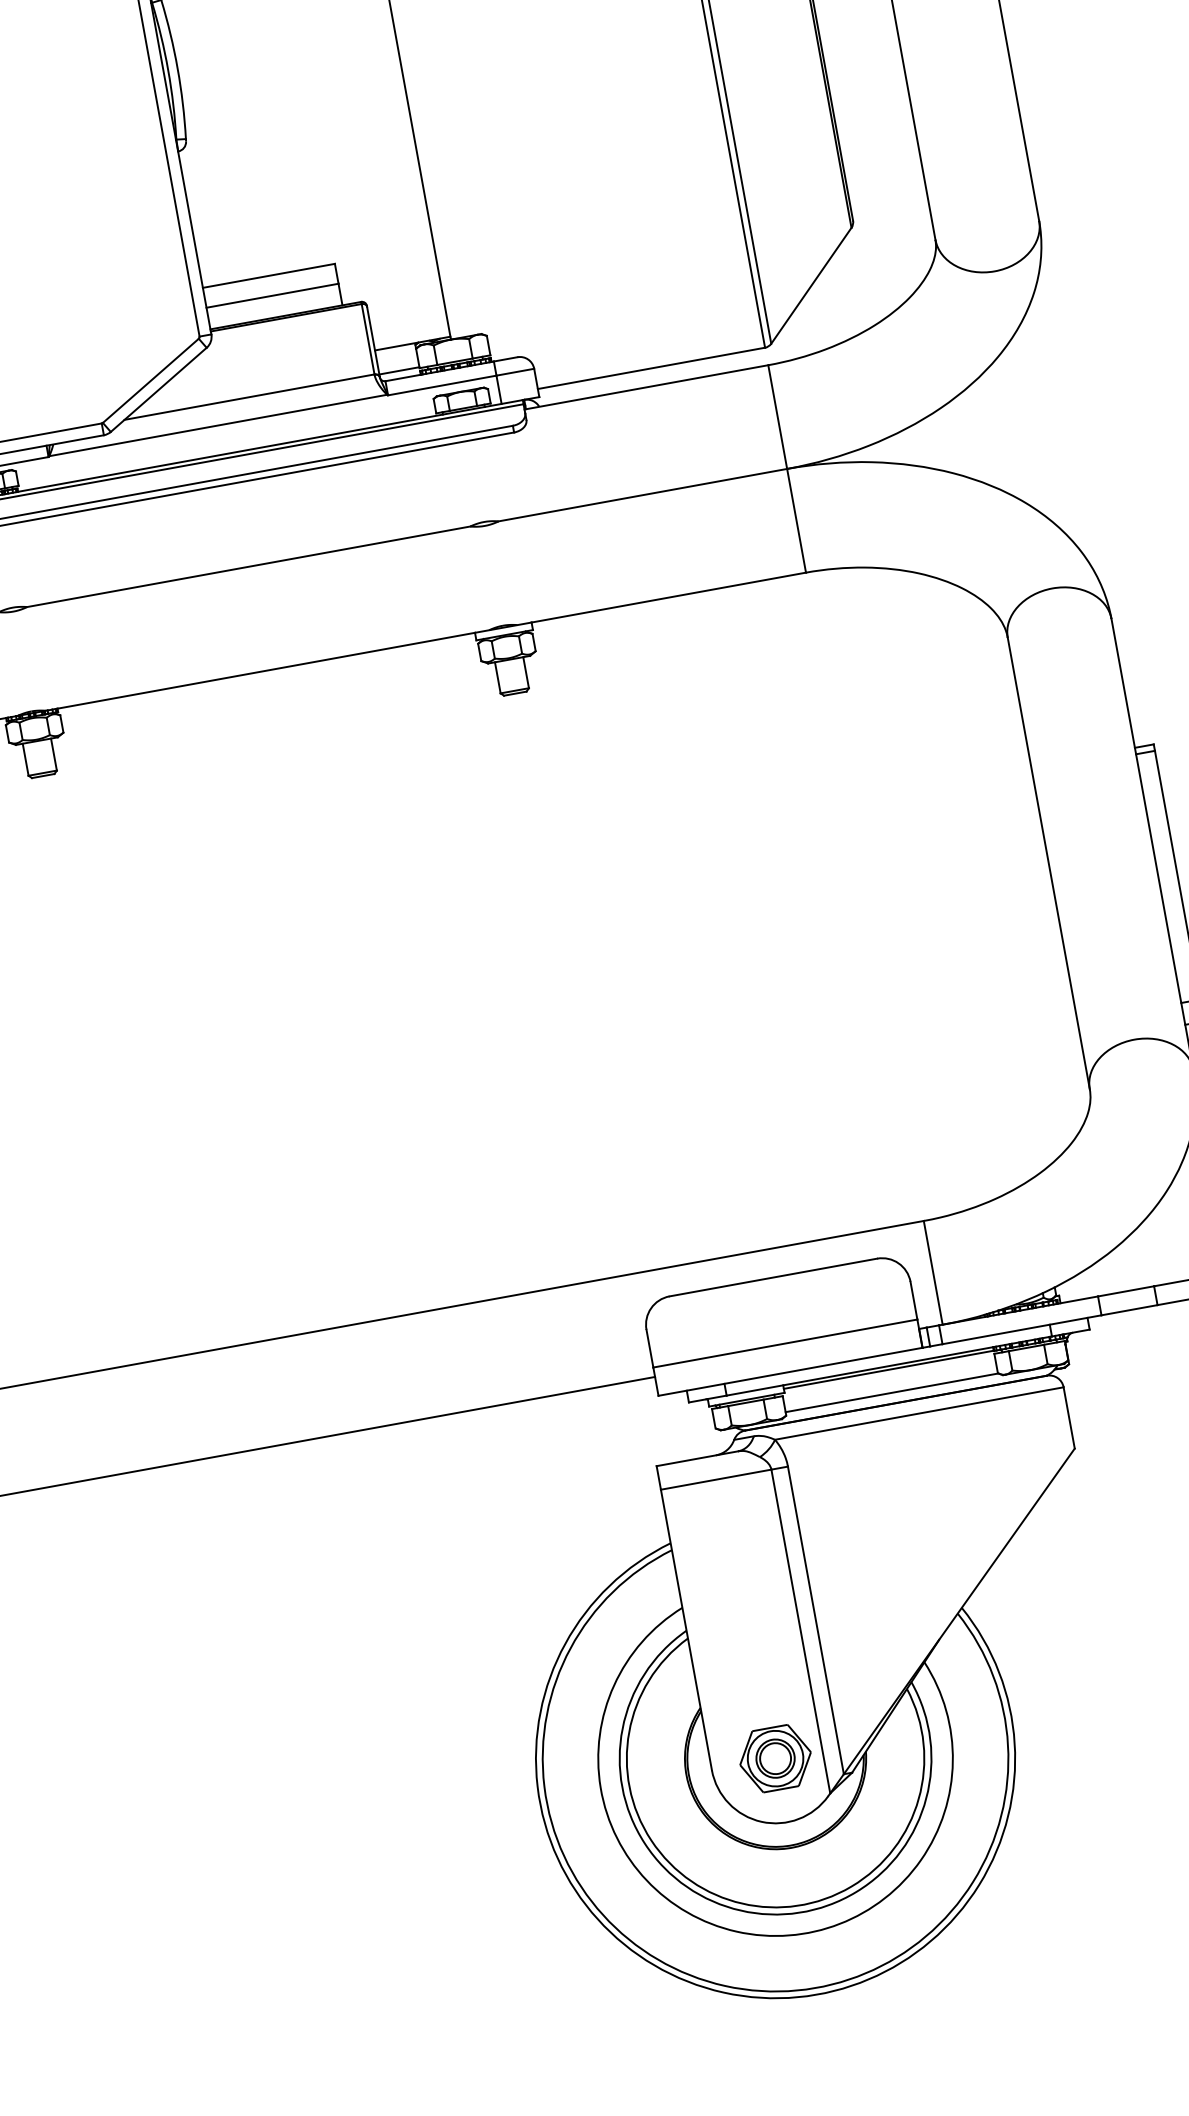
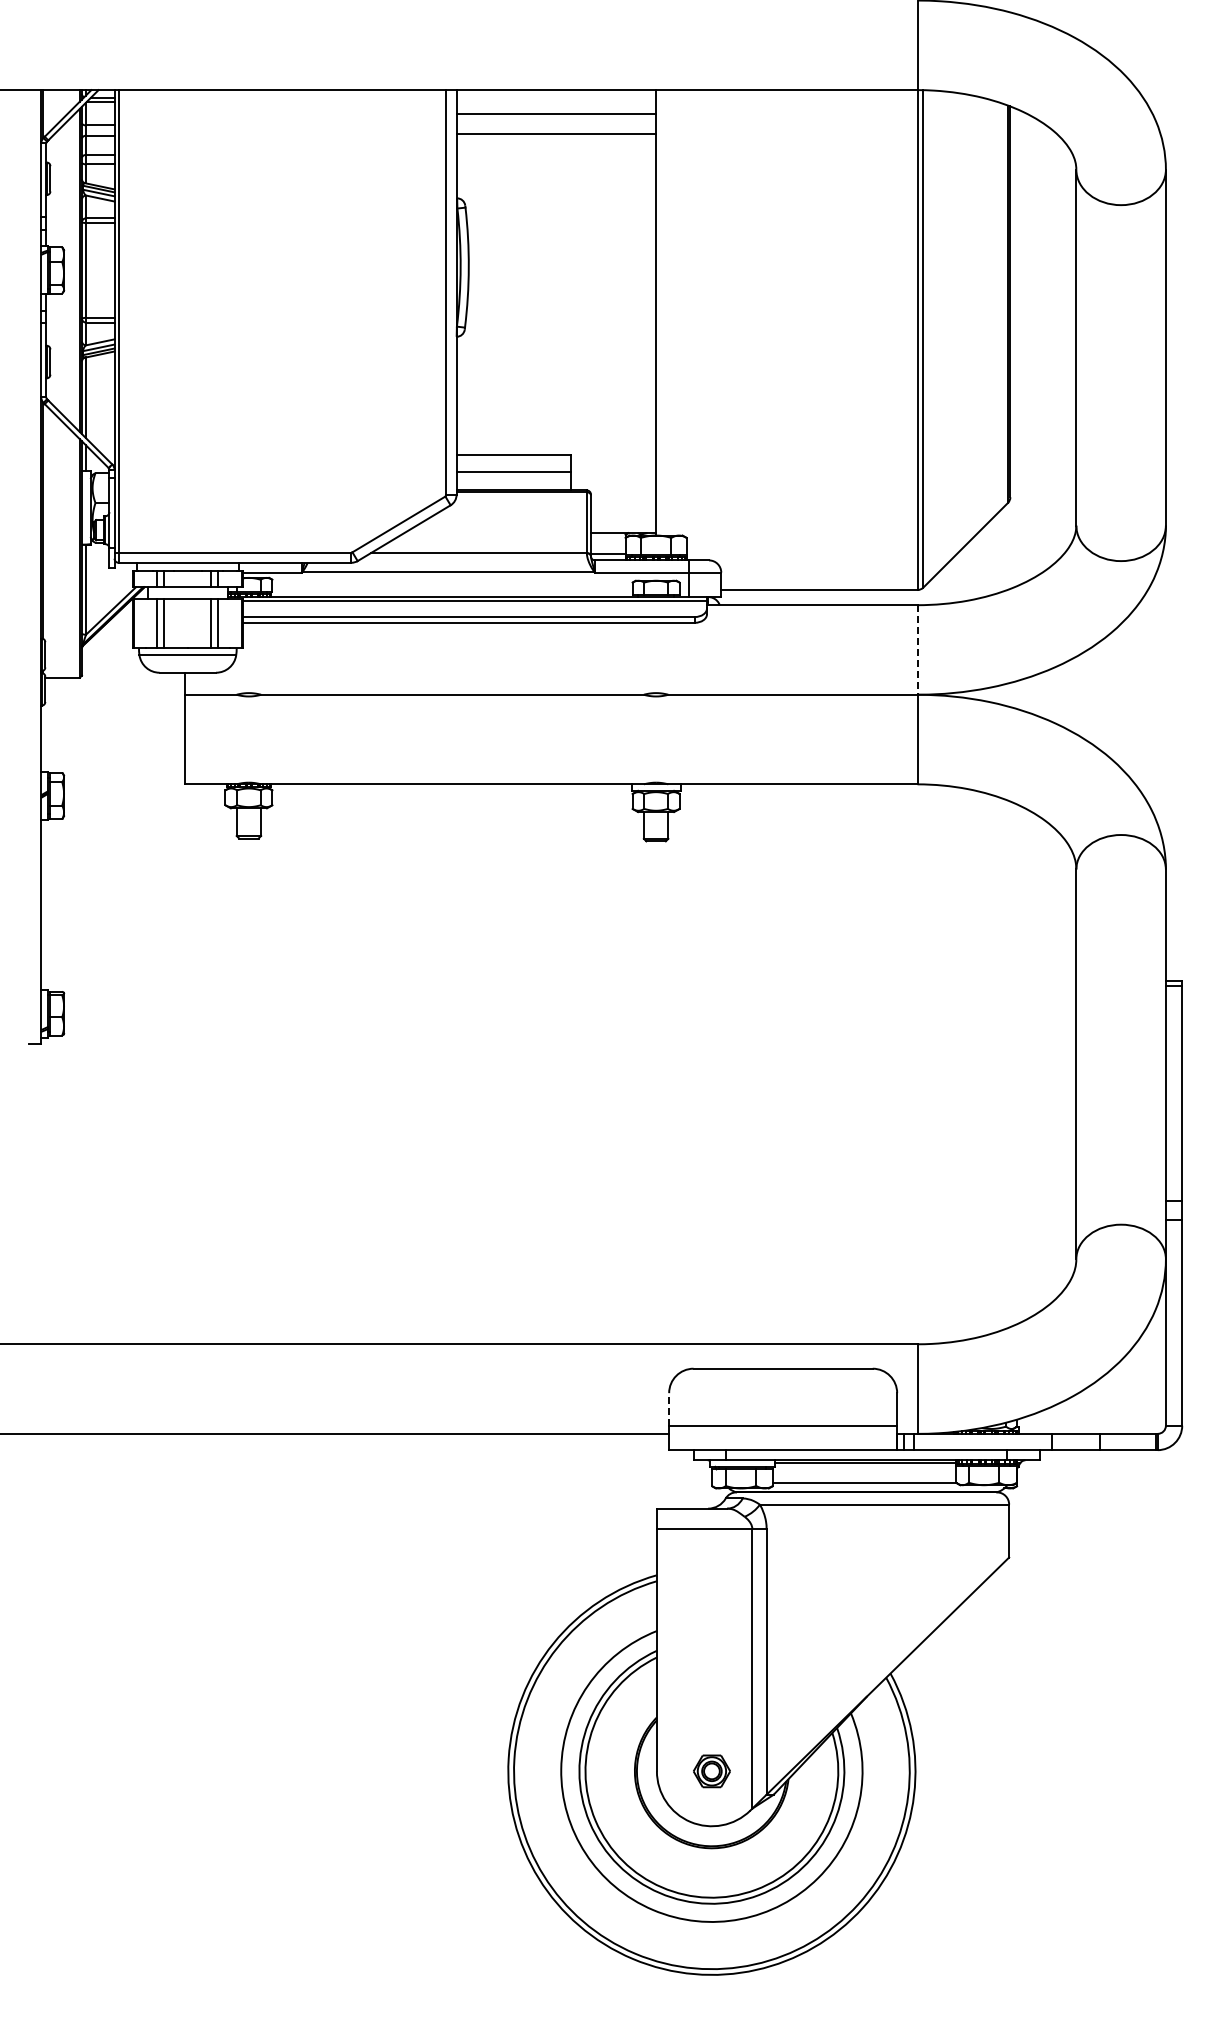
line: (777, 416) -> (917, 649), solid -> dashed
line: (650, 1347) -> (669, 1408), solid -> dashed
part: (775, 1758) -> (711, 1771), size x0.6

